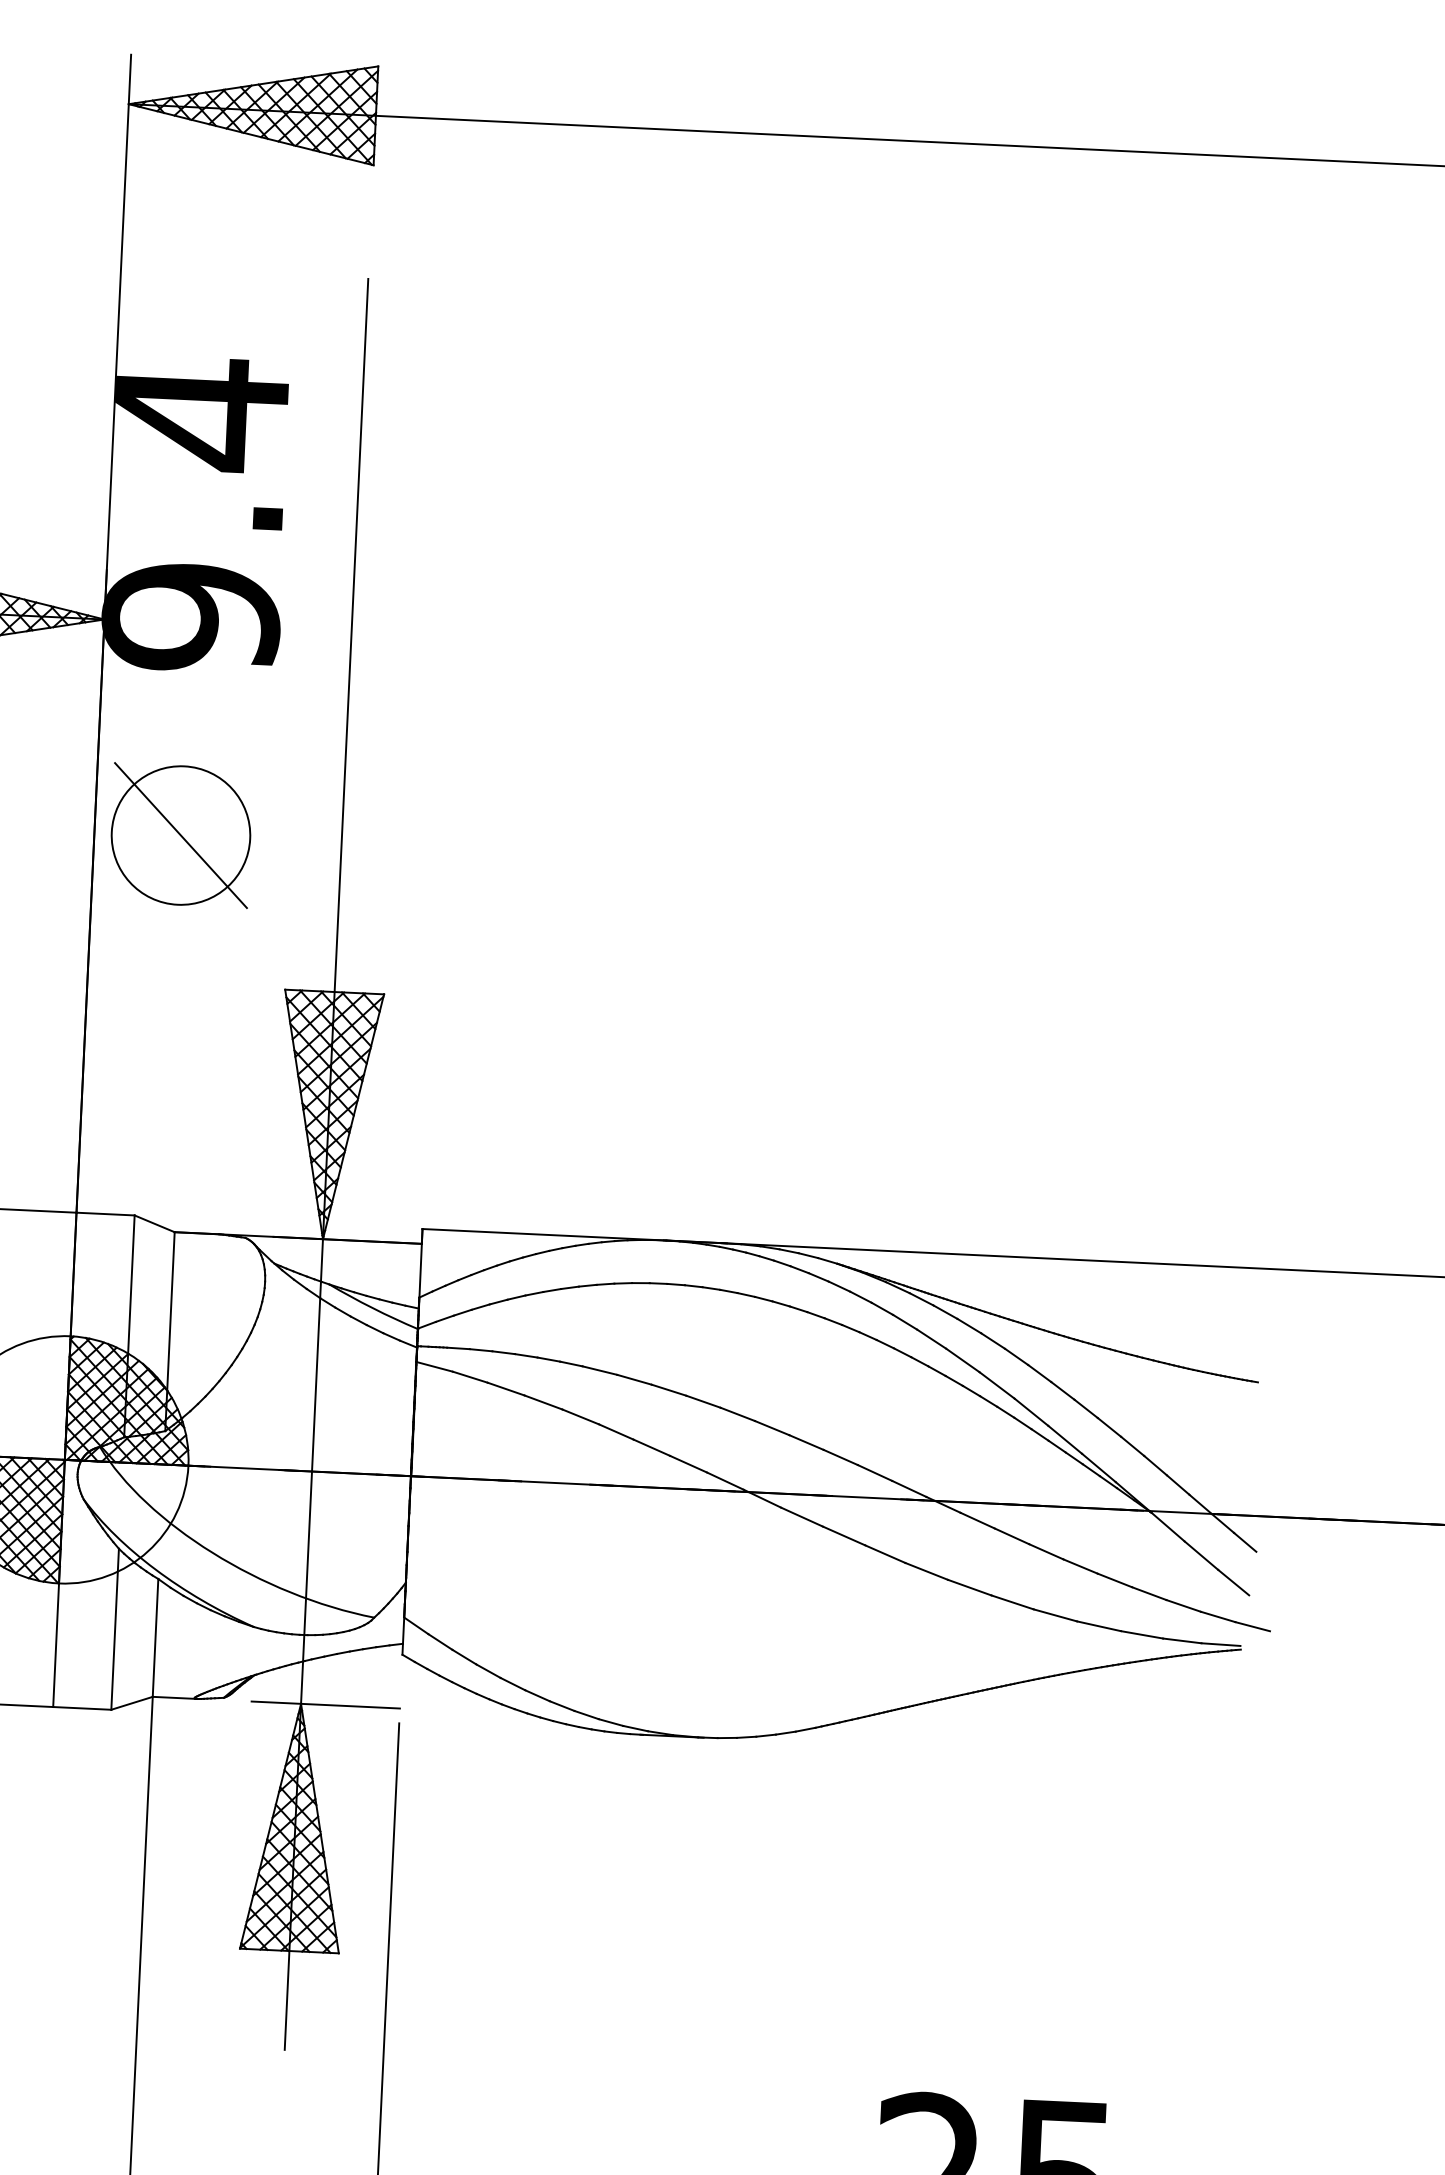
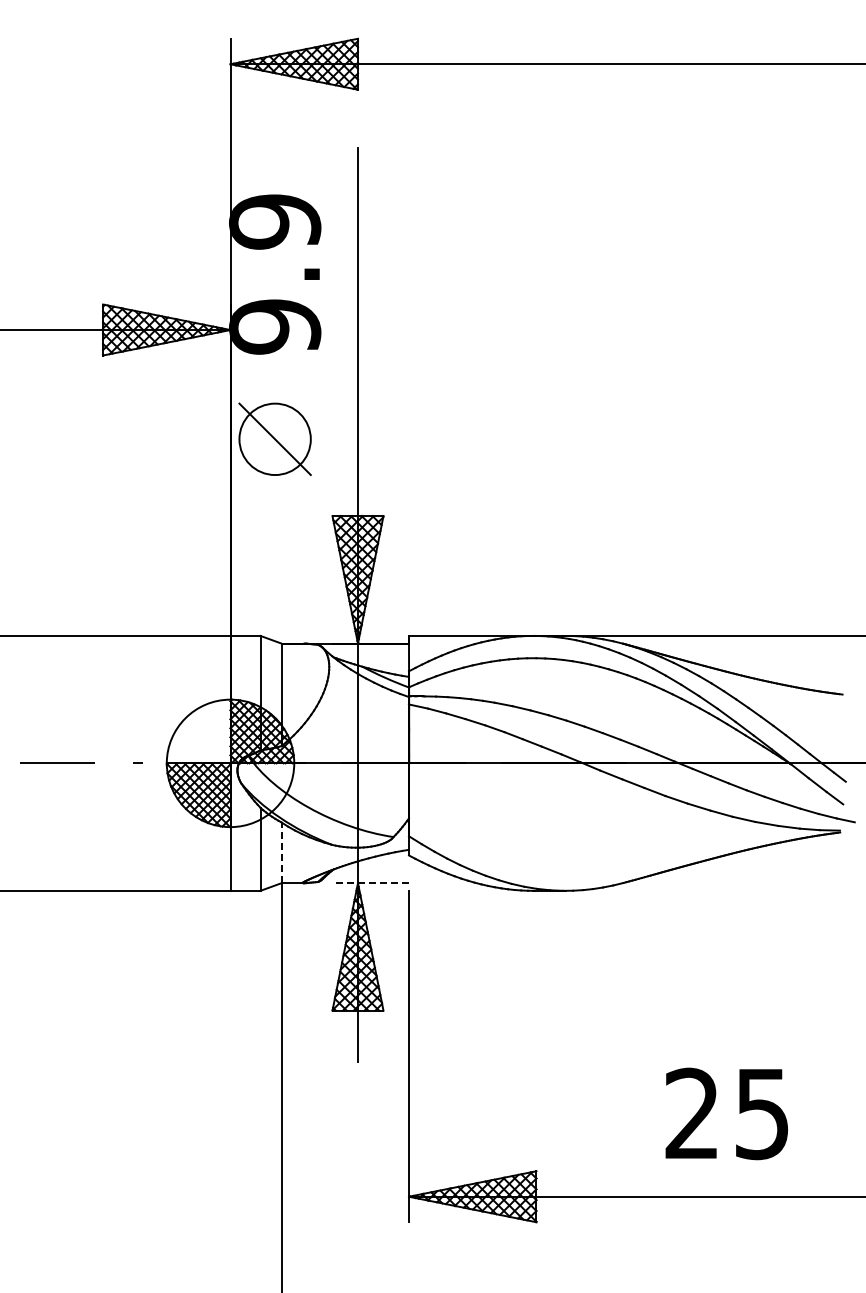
text: (201, 415) -> (275, 222), 9.4 -> 9.9
line: (155, 1637) -> (281, 852), solid -> dashed
line: (325, 1705) -> (370, 883), solid -> dashed

